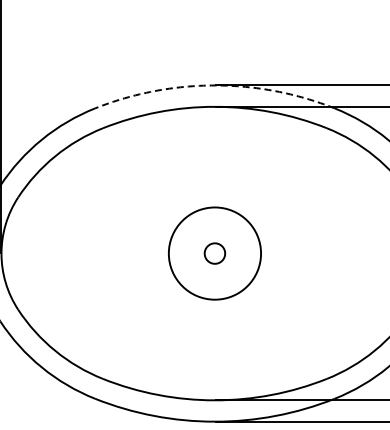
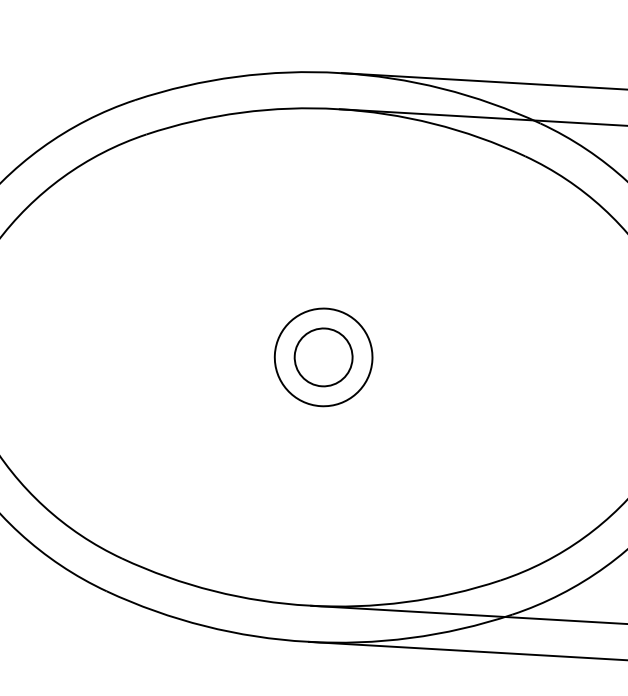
arc: (214, 85) -> (339, 73), dashed -> solid
circle: (214, 253) -> (322, 357), size x0.62
circle: (214, 253) -> (322, 357), size x1.67

